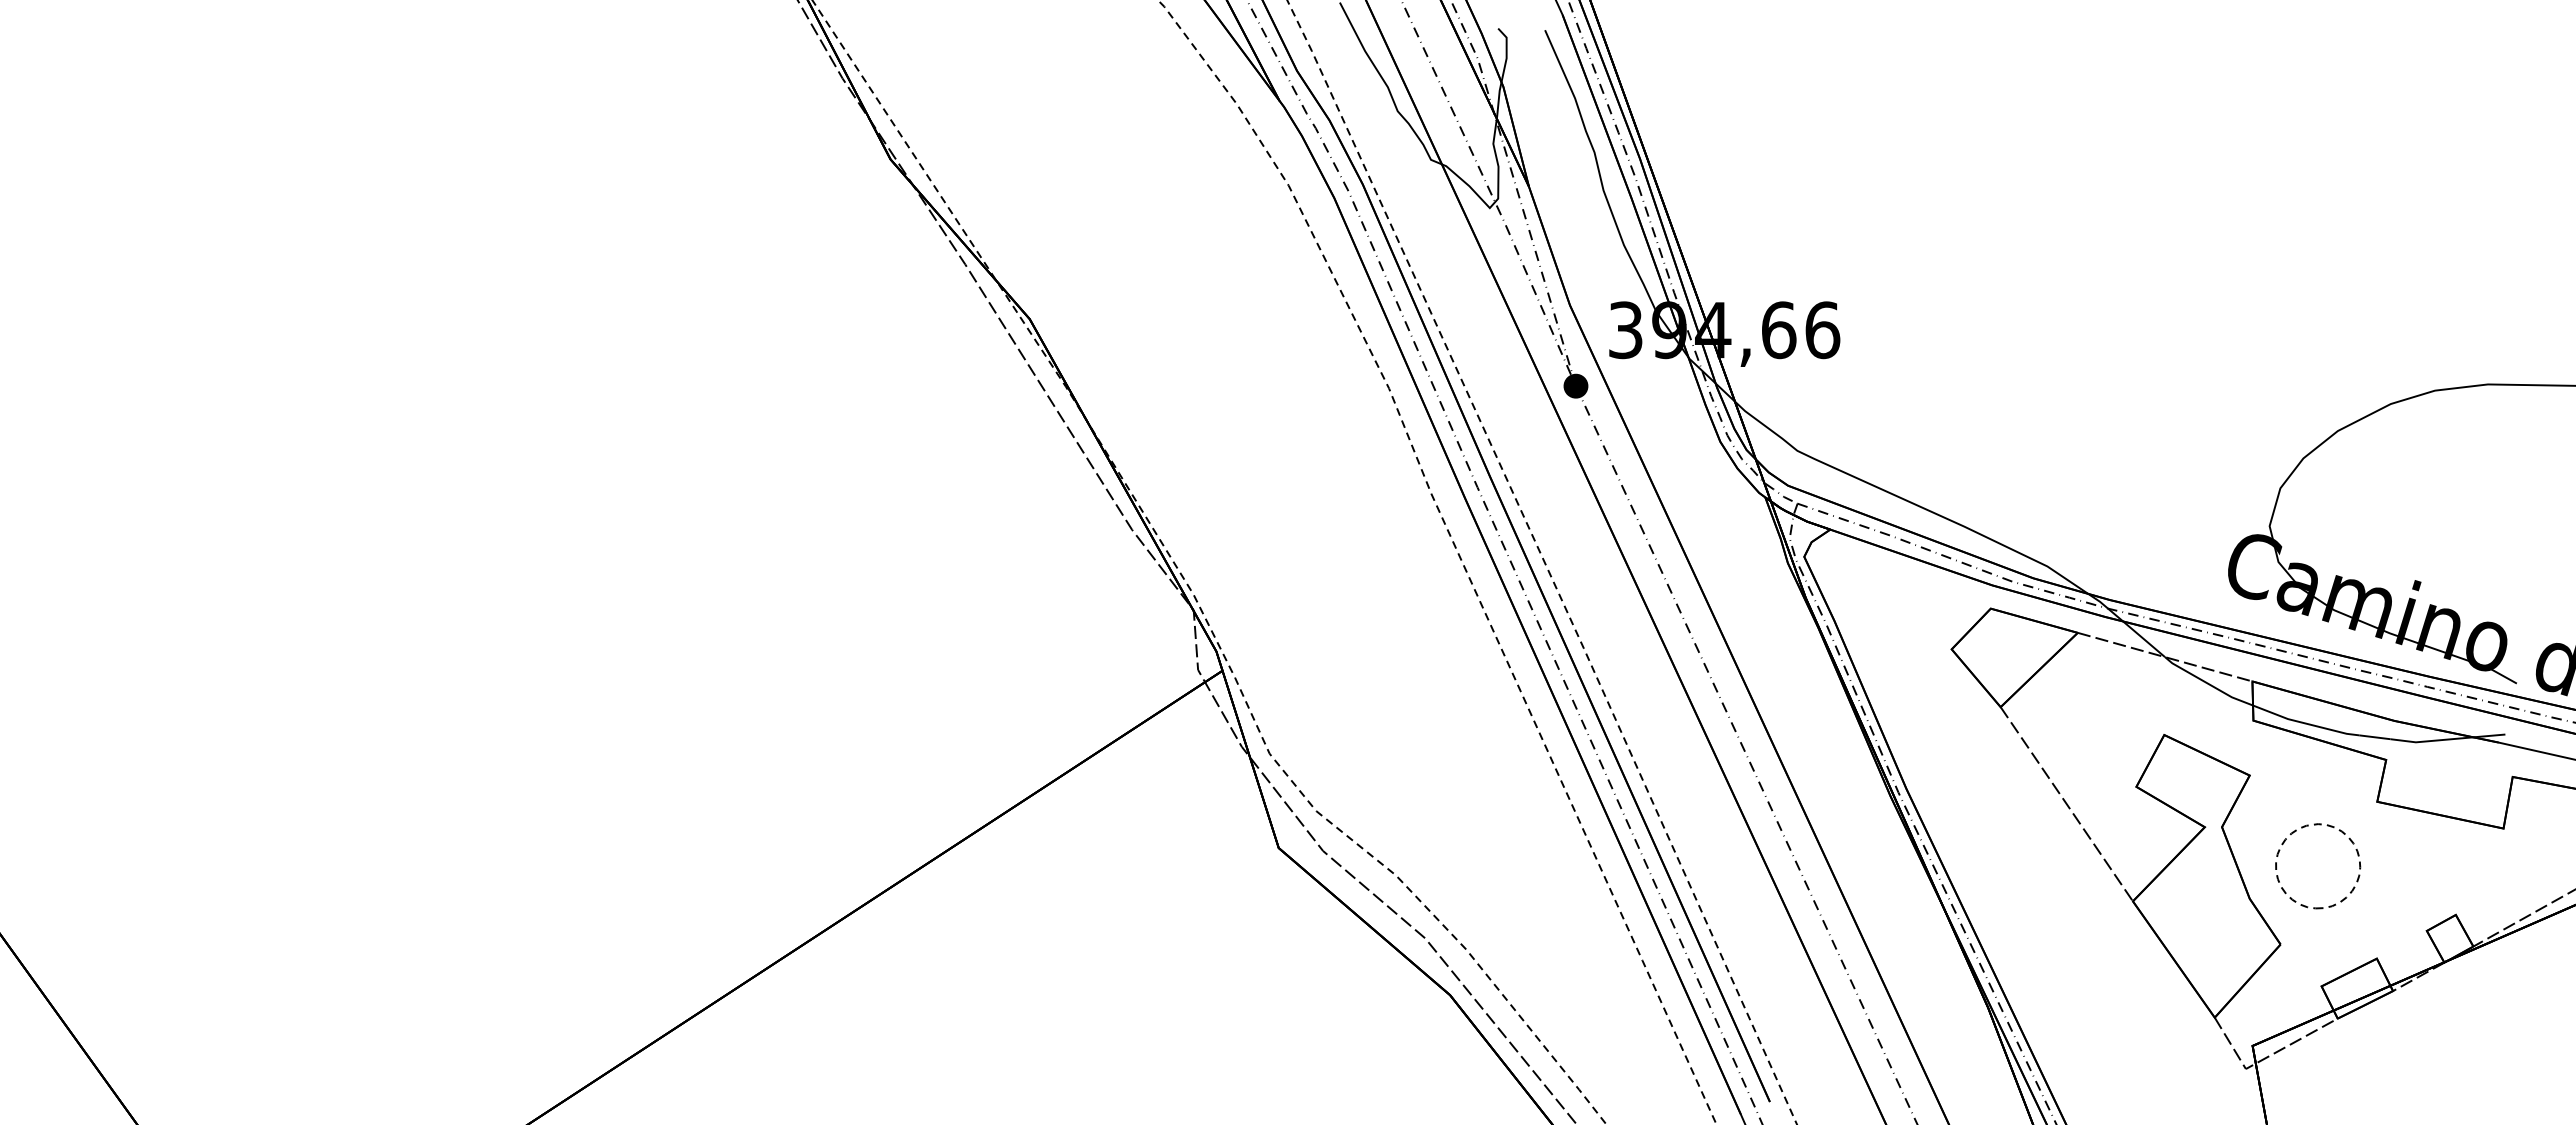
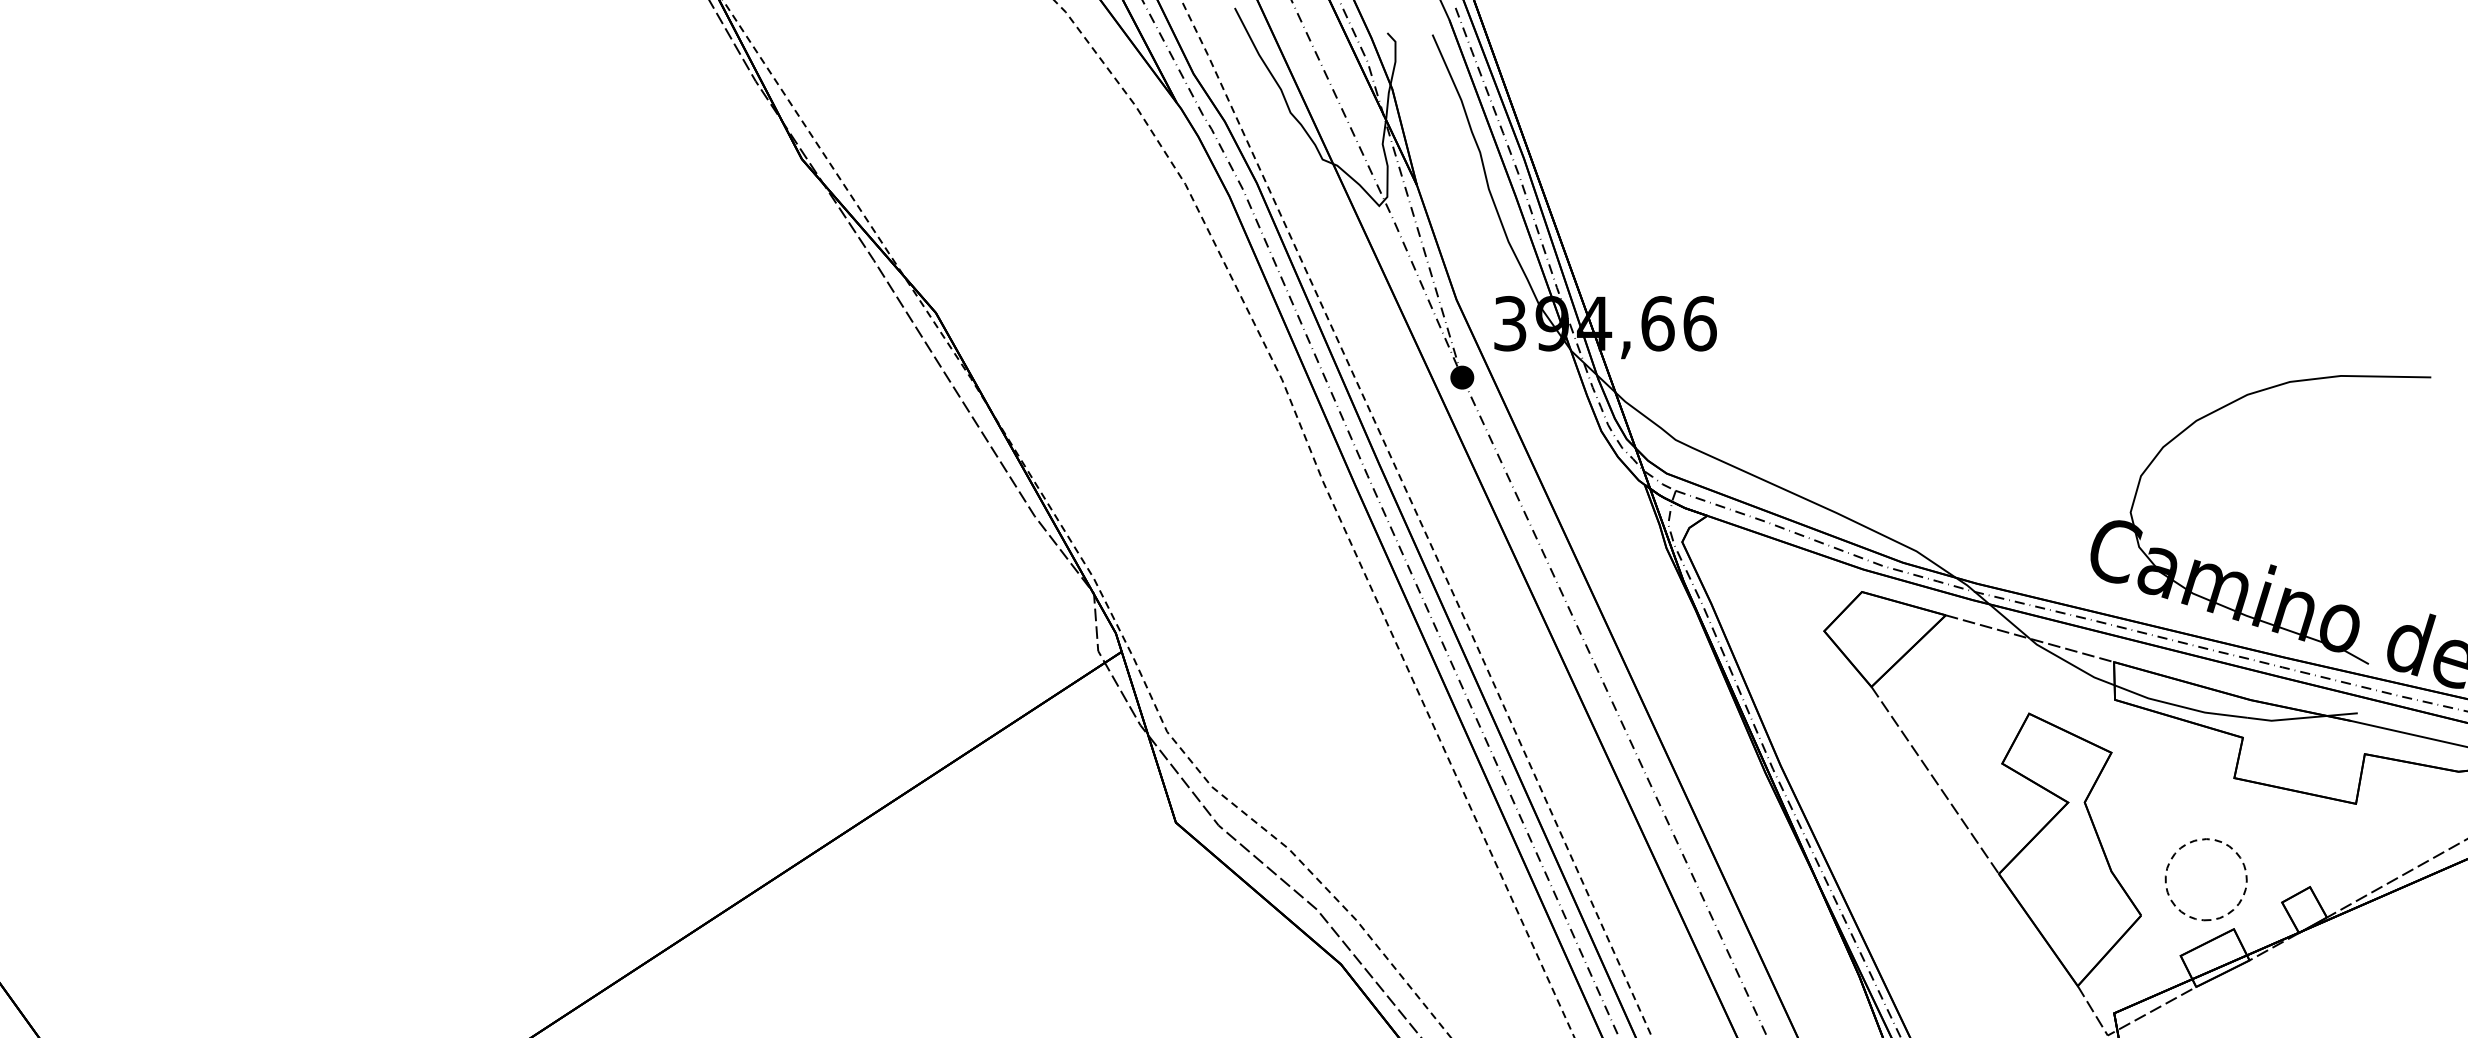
part: (2353, 886) -> (2240, 899), moved

